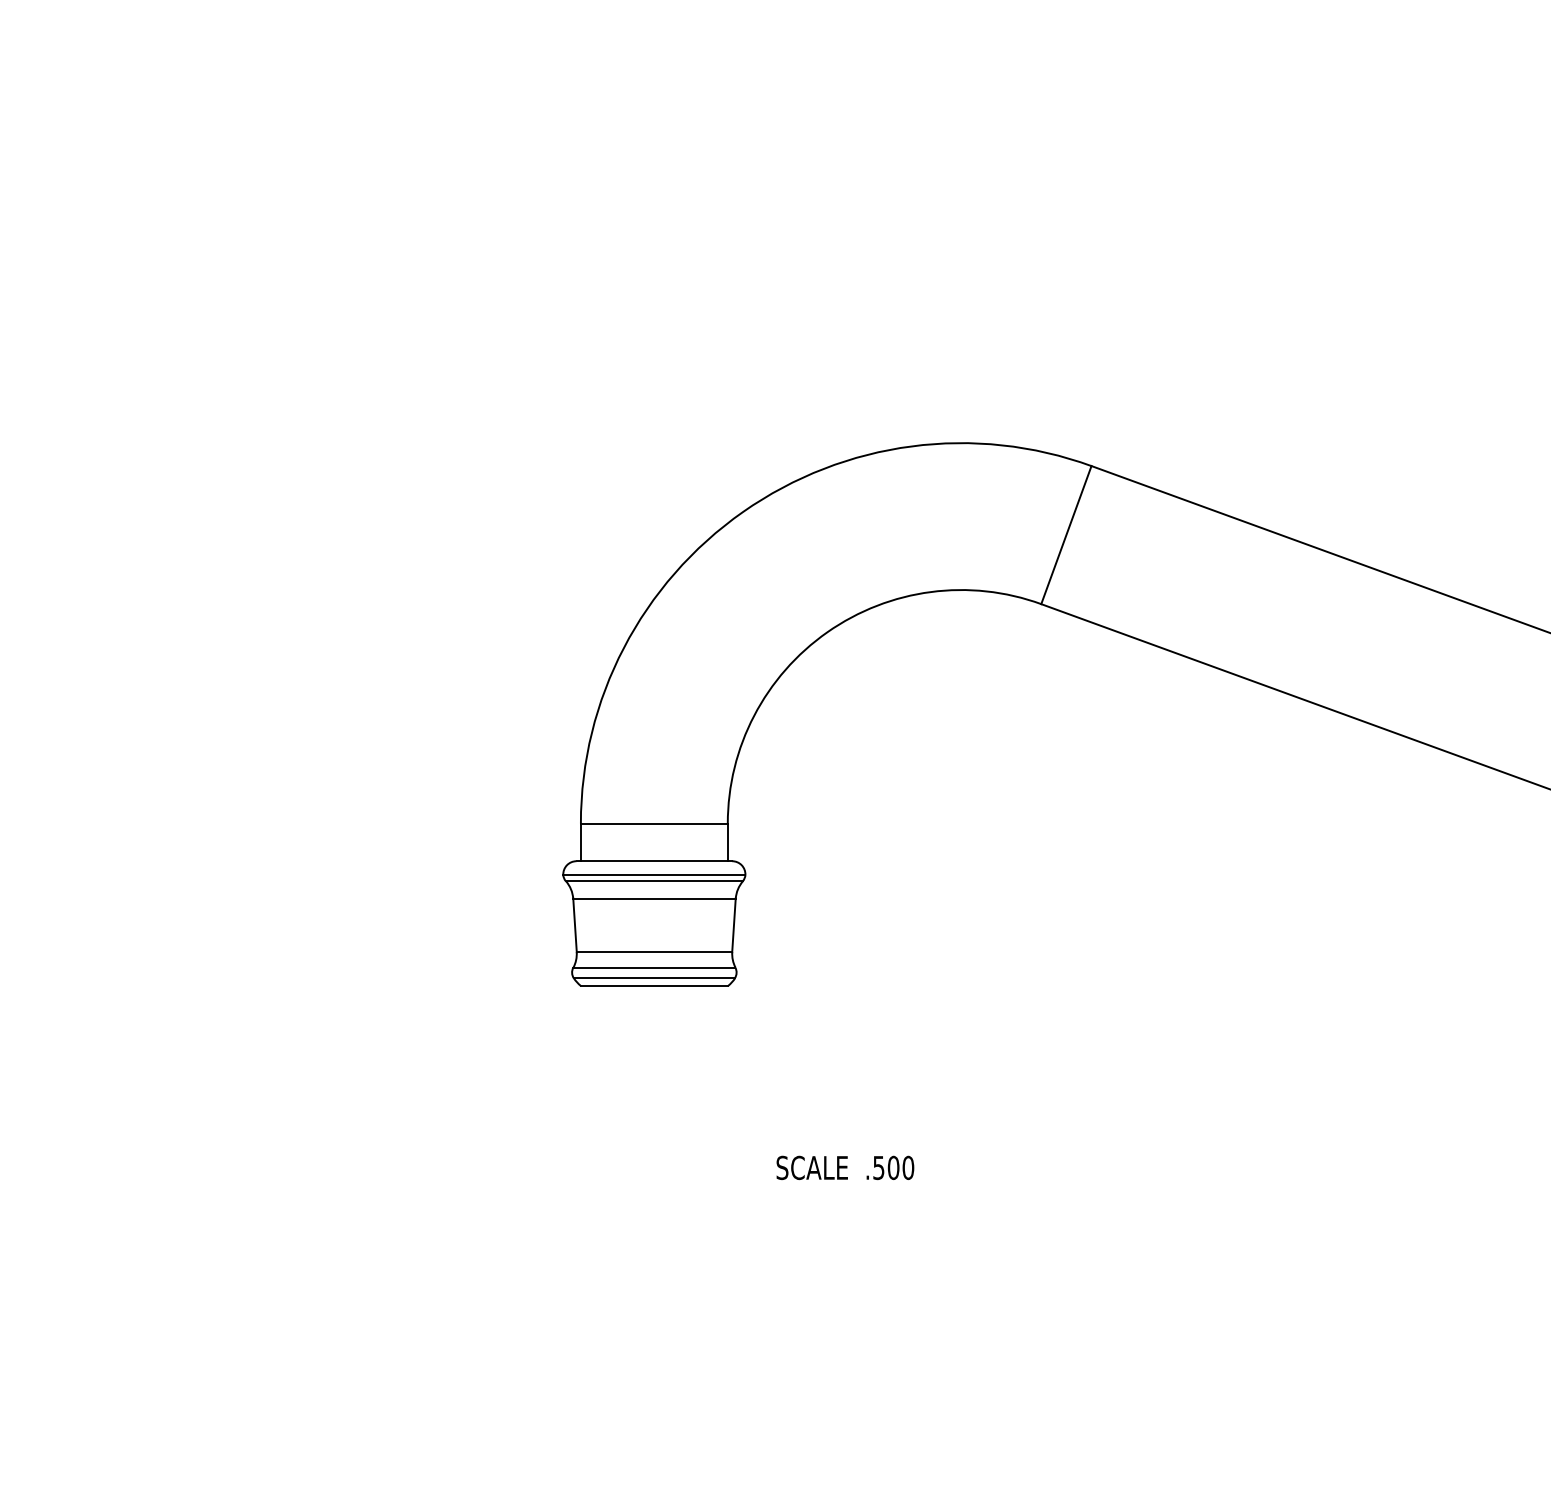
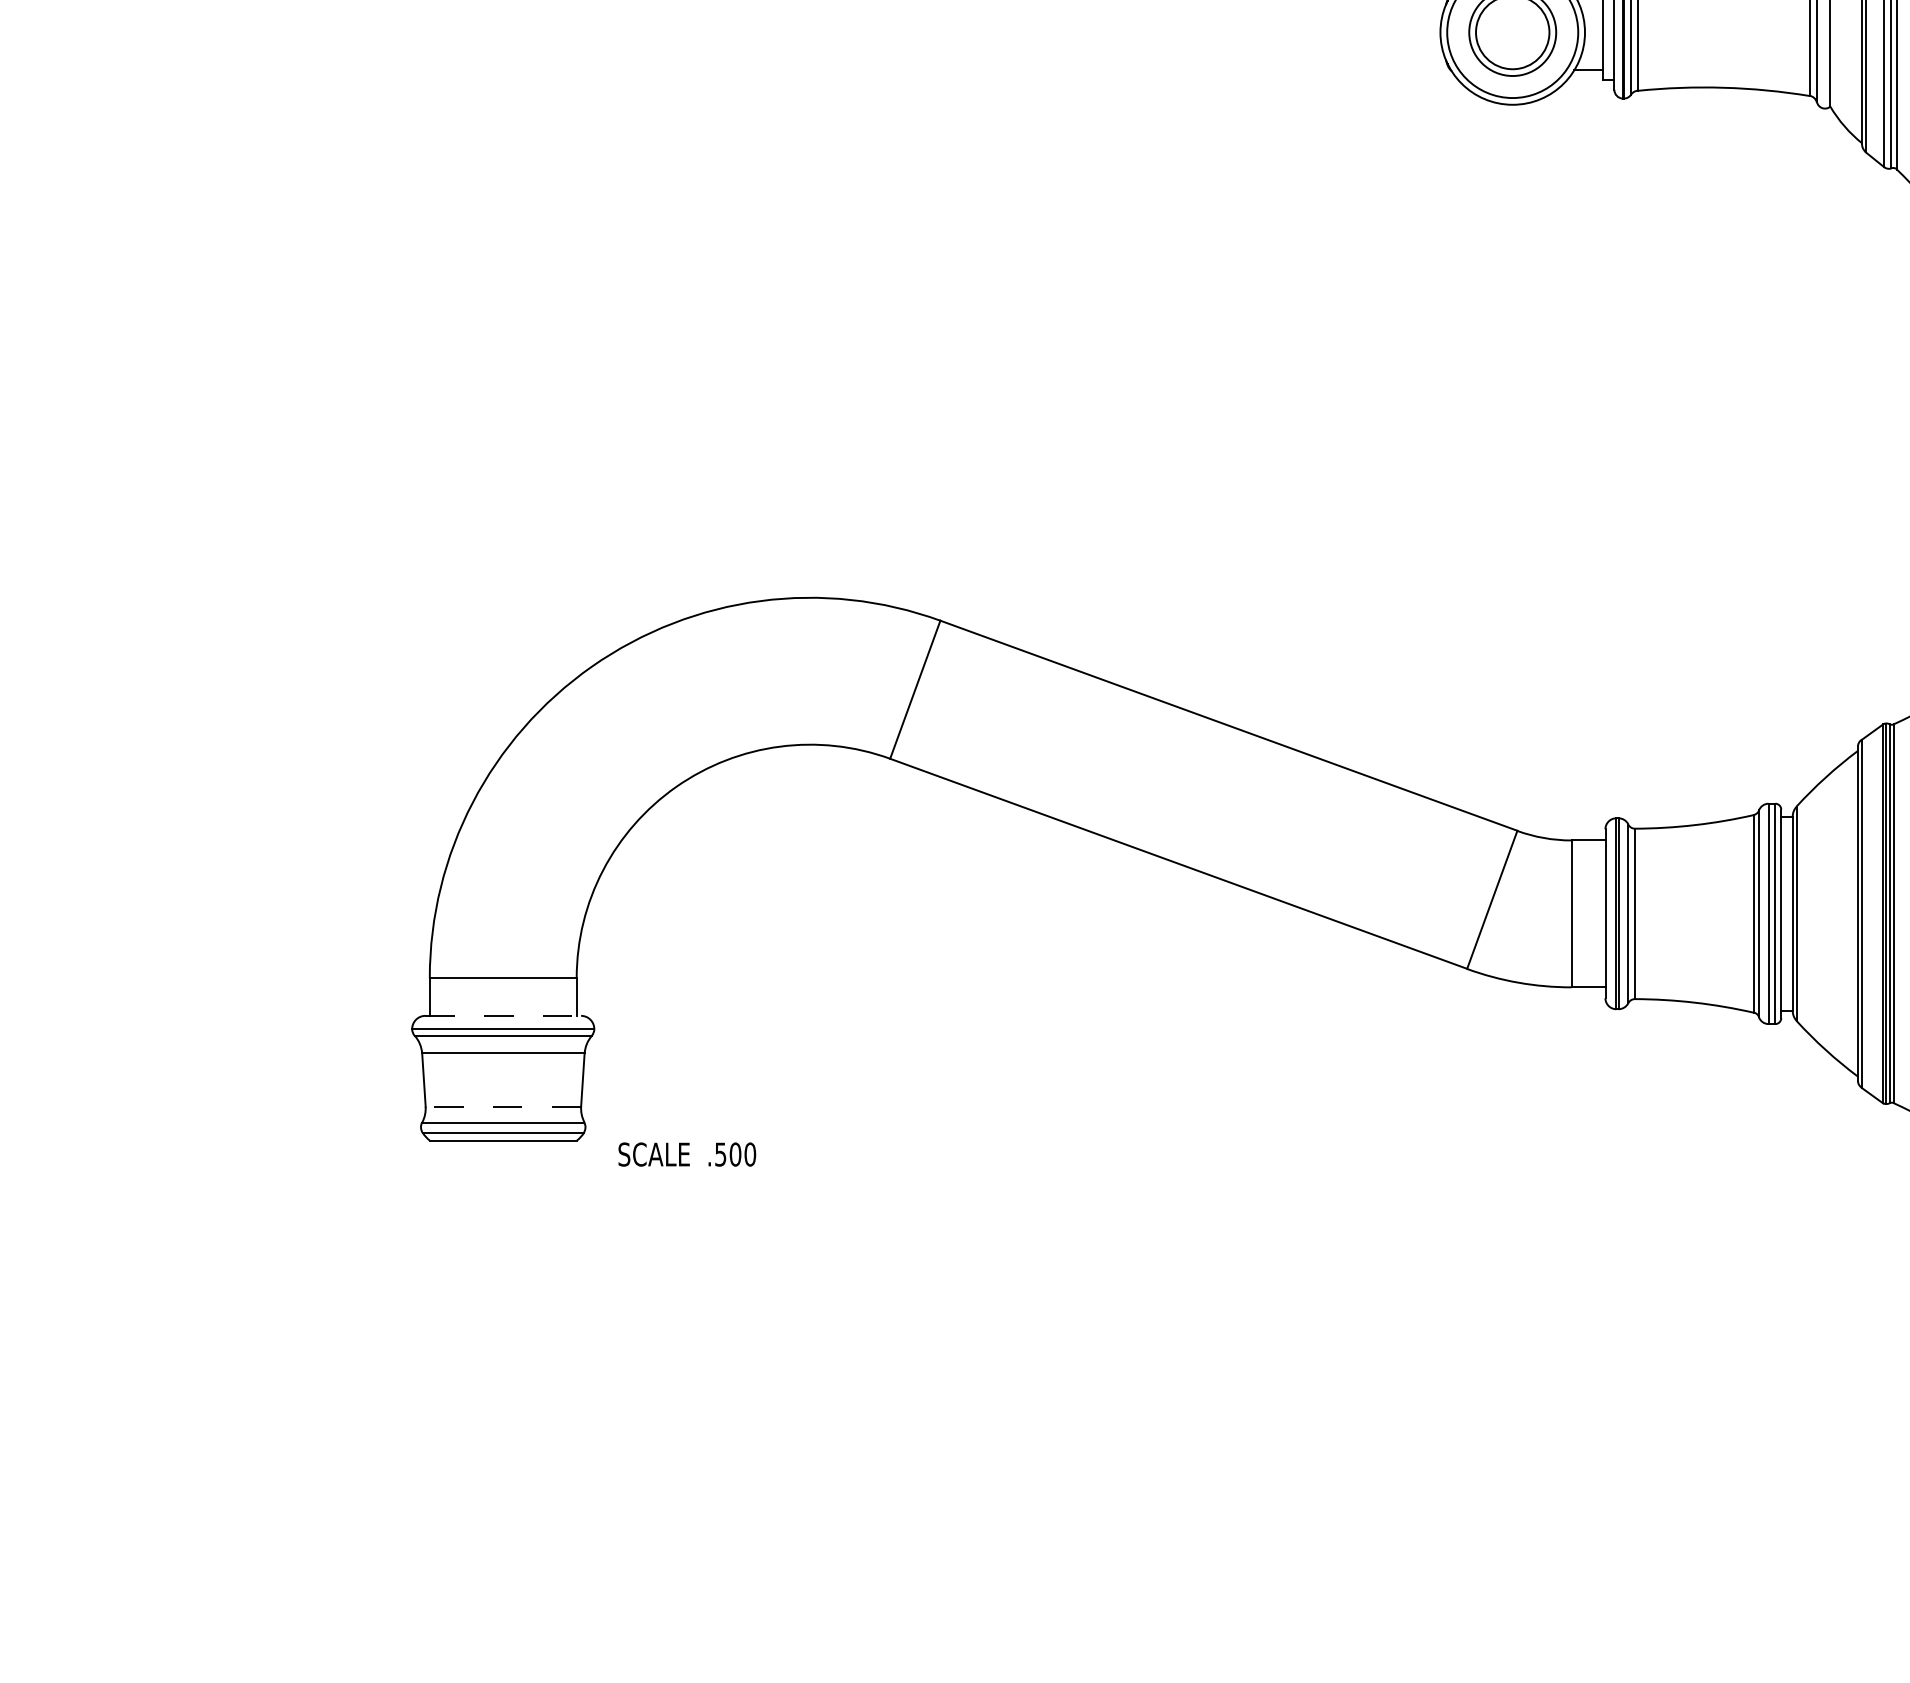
line: (654, 860) -> (503, 1015), solid -> dashed
line: (654, 951) -> (503, 1106), solid -> dashed
text: (845, 1167) -> (687, 1154), moved

